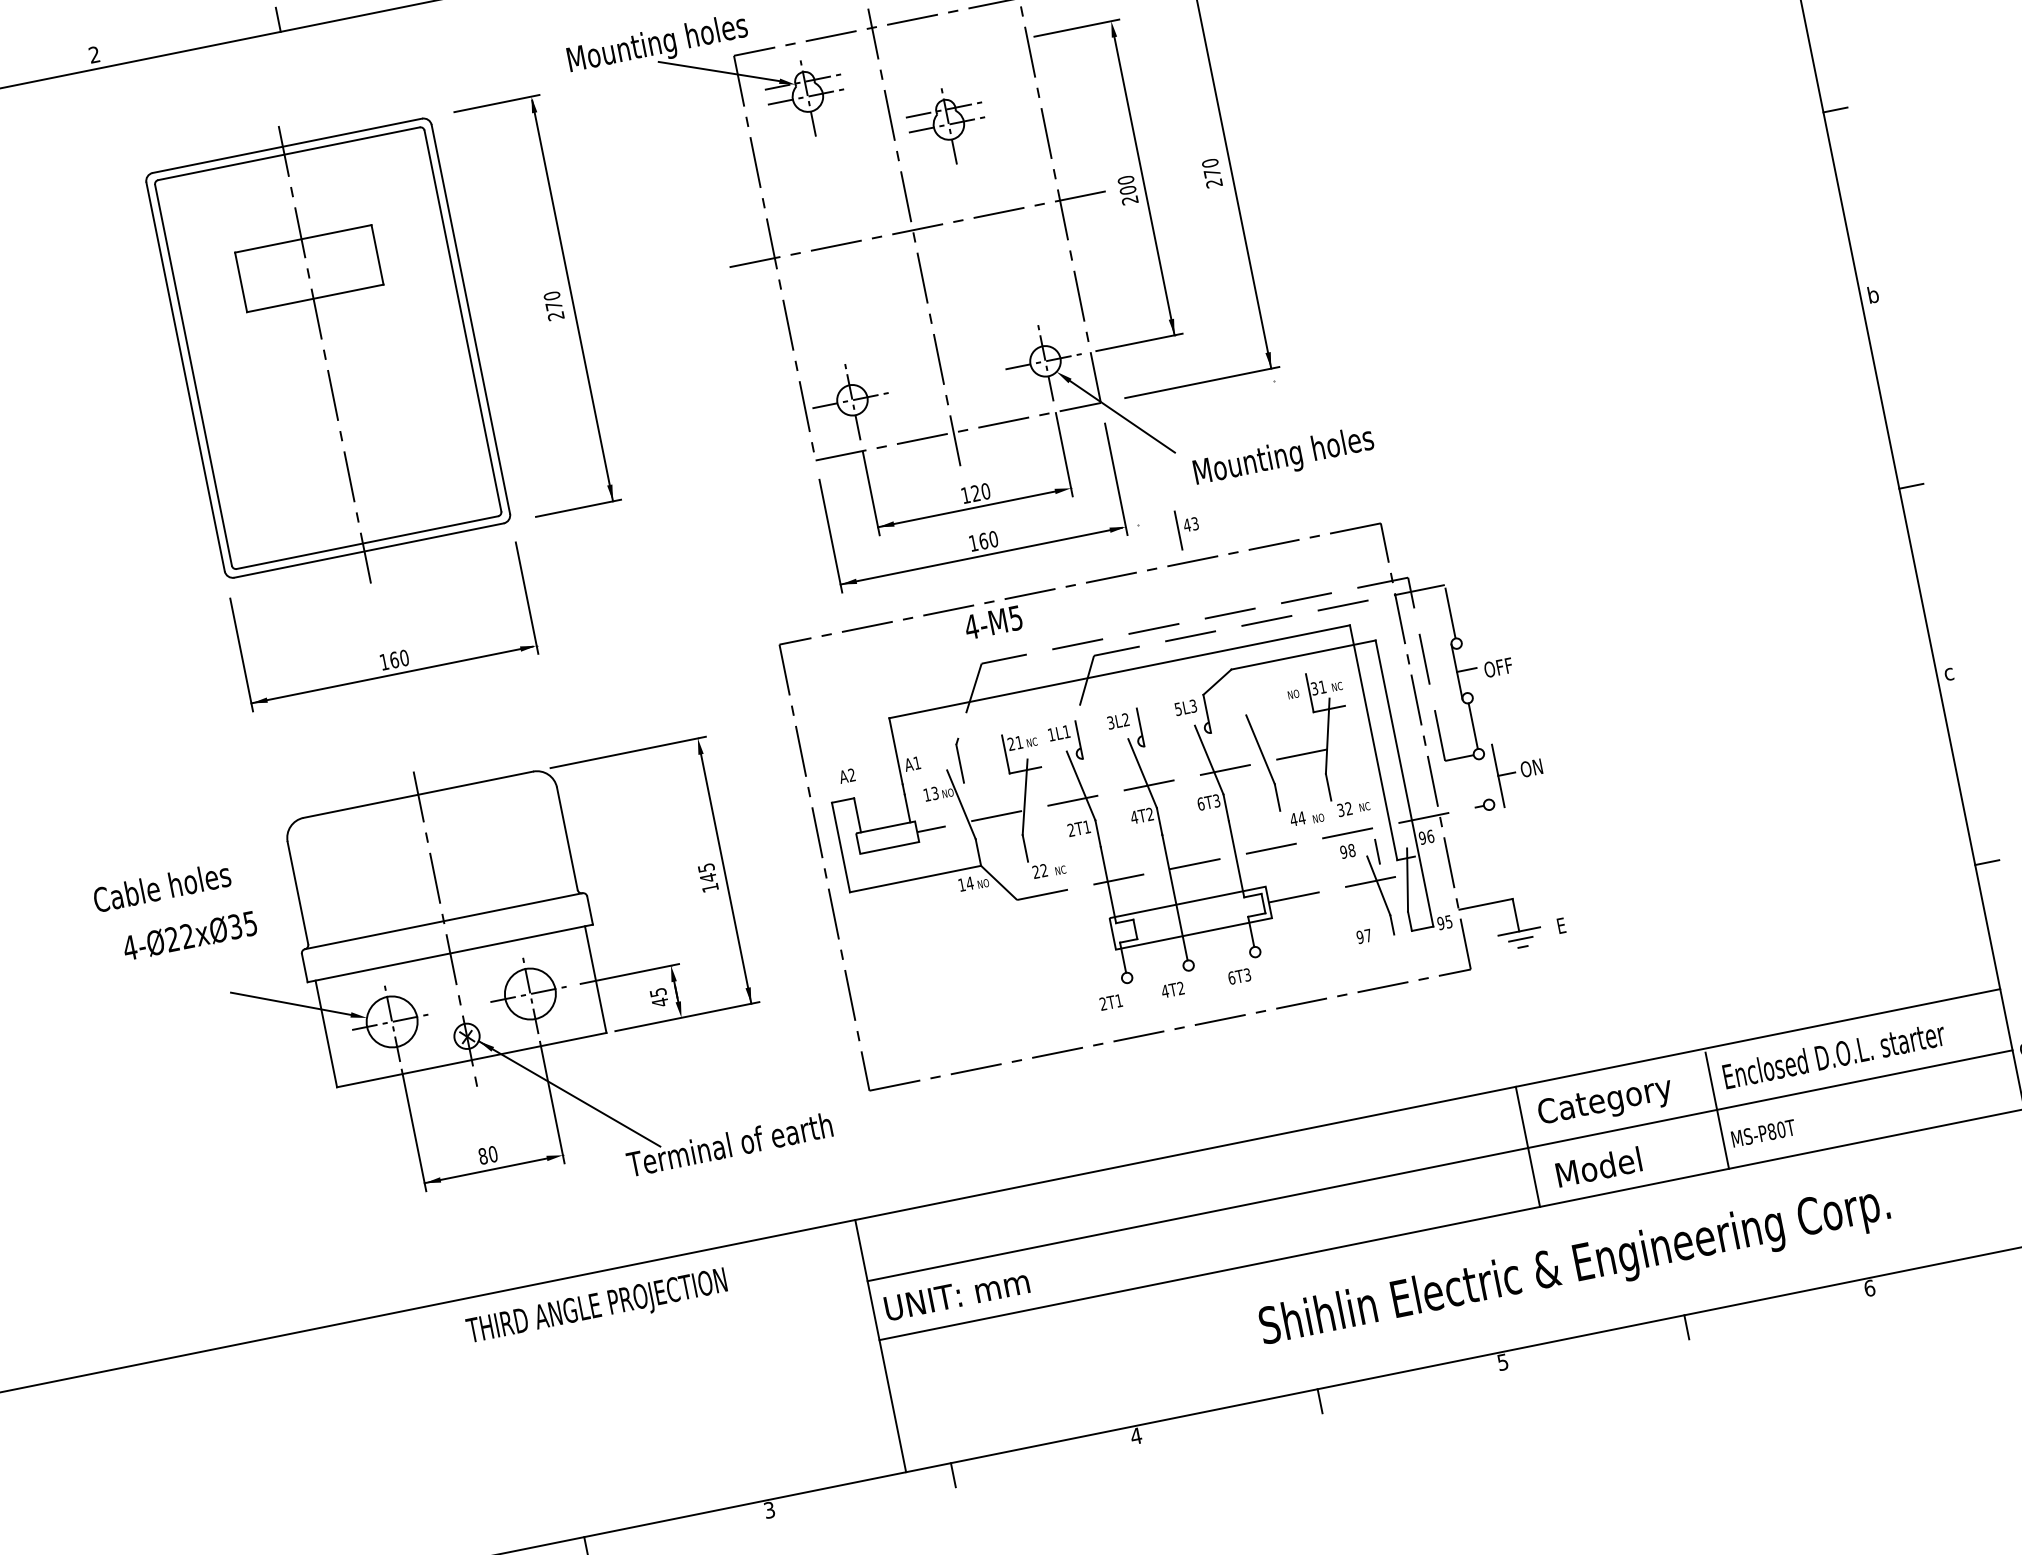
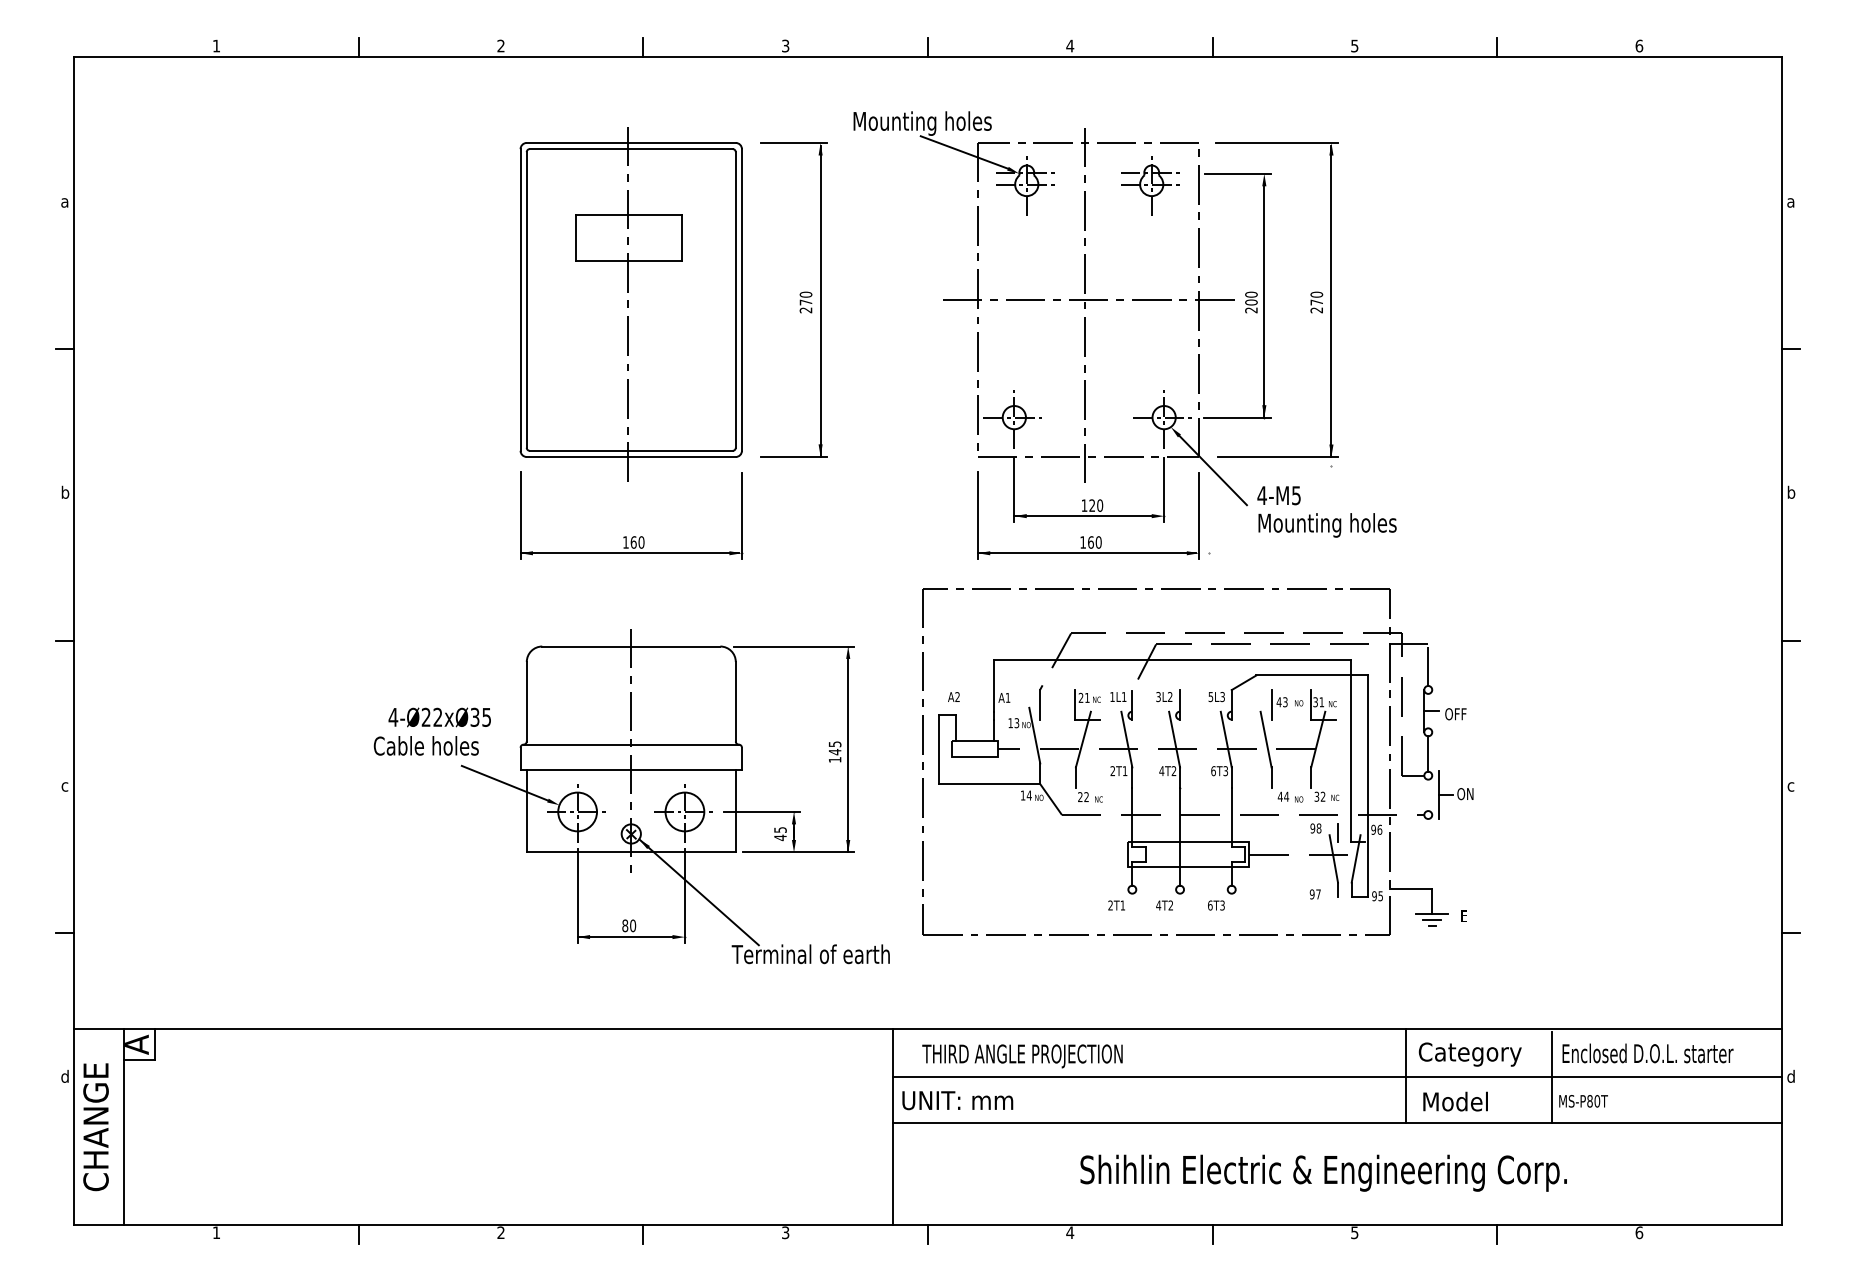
part: (947, 126) -> (1150, 185), moved
part: (1188, 528) -> (1279, 704), moved
text: (992, 622) -> (1278, 495), moved
text: (160, 886) -> (425, 745), moved
text: (1574, 1266) -> (1323, 1172), moved
text: (597, 1308) -> (1022, 1056), moved

